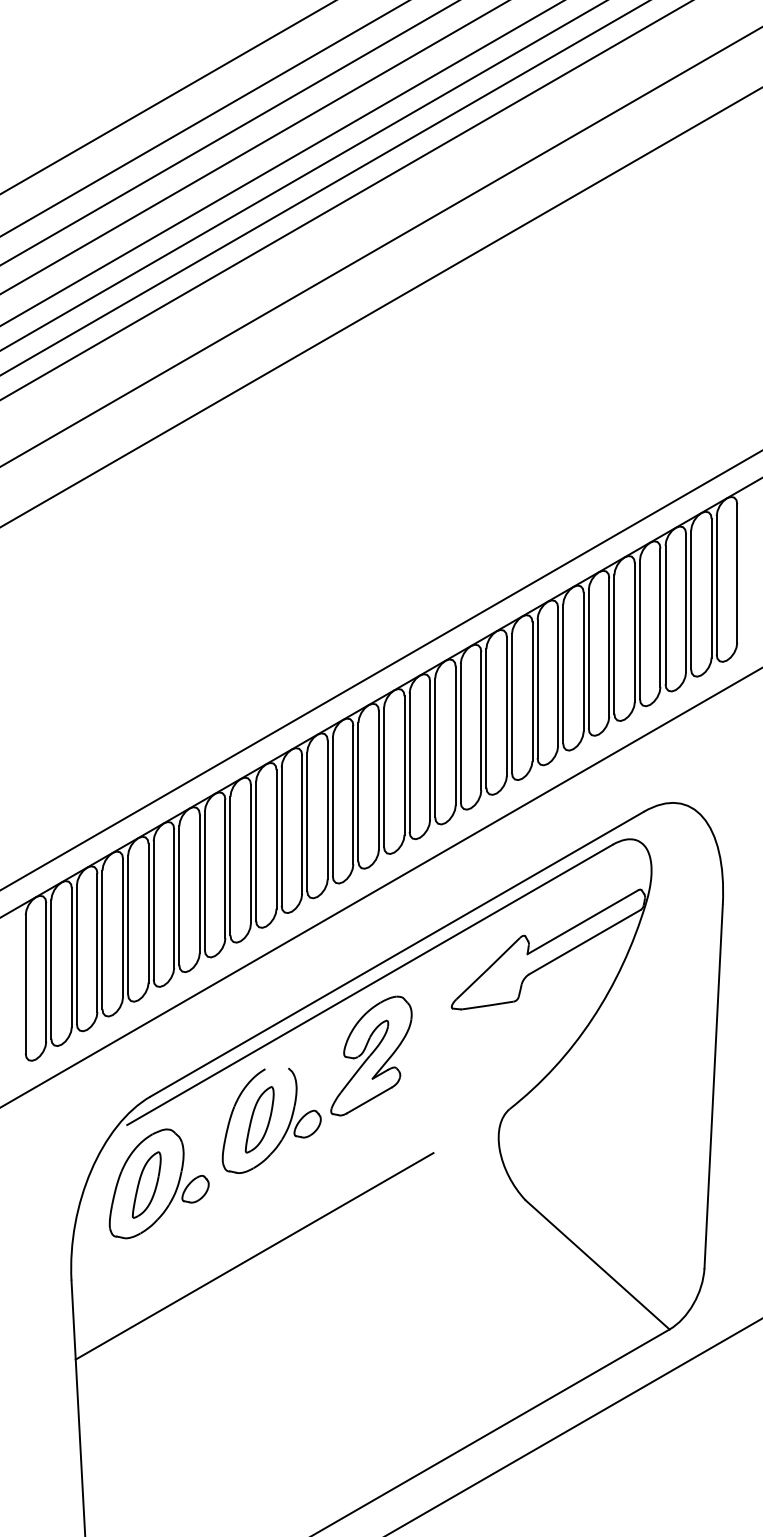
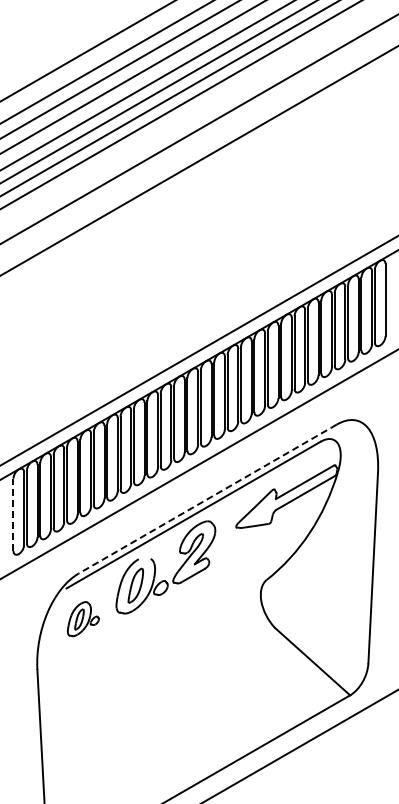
line: (396, 954) -> (207, 499), solid -> dashed
line: (25, 983) -> (13, 514), solid -> dashed
part: (159, 1182) -> (83, 618), size x0.6
line: (253, 1257) -> (132, 657), removed

